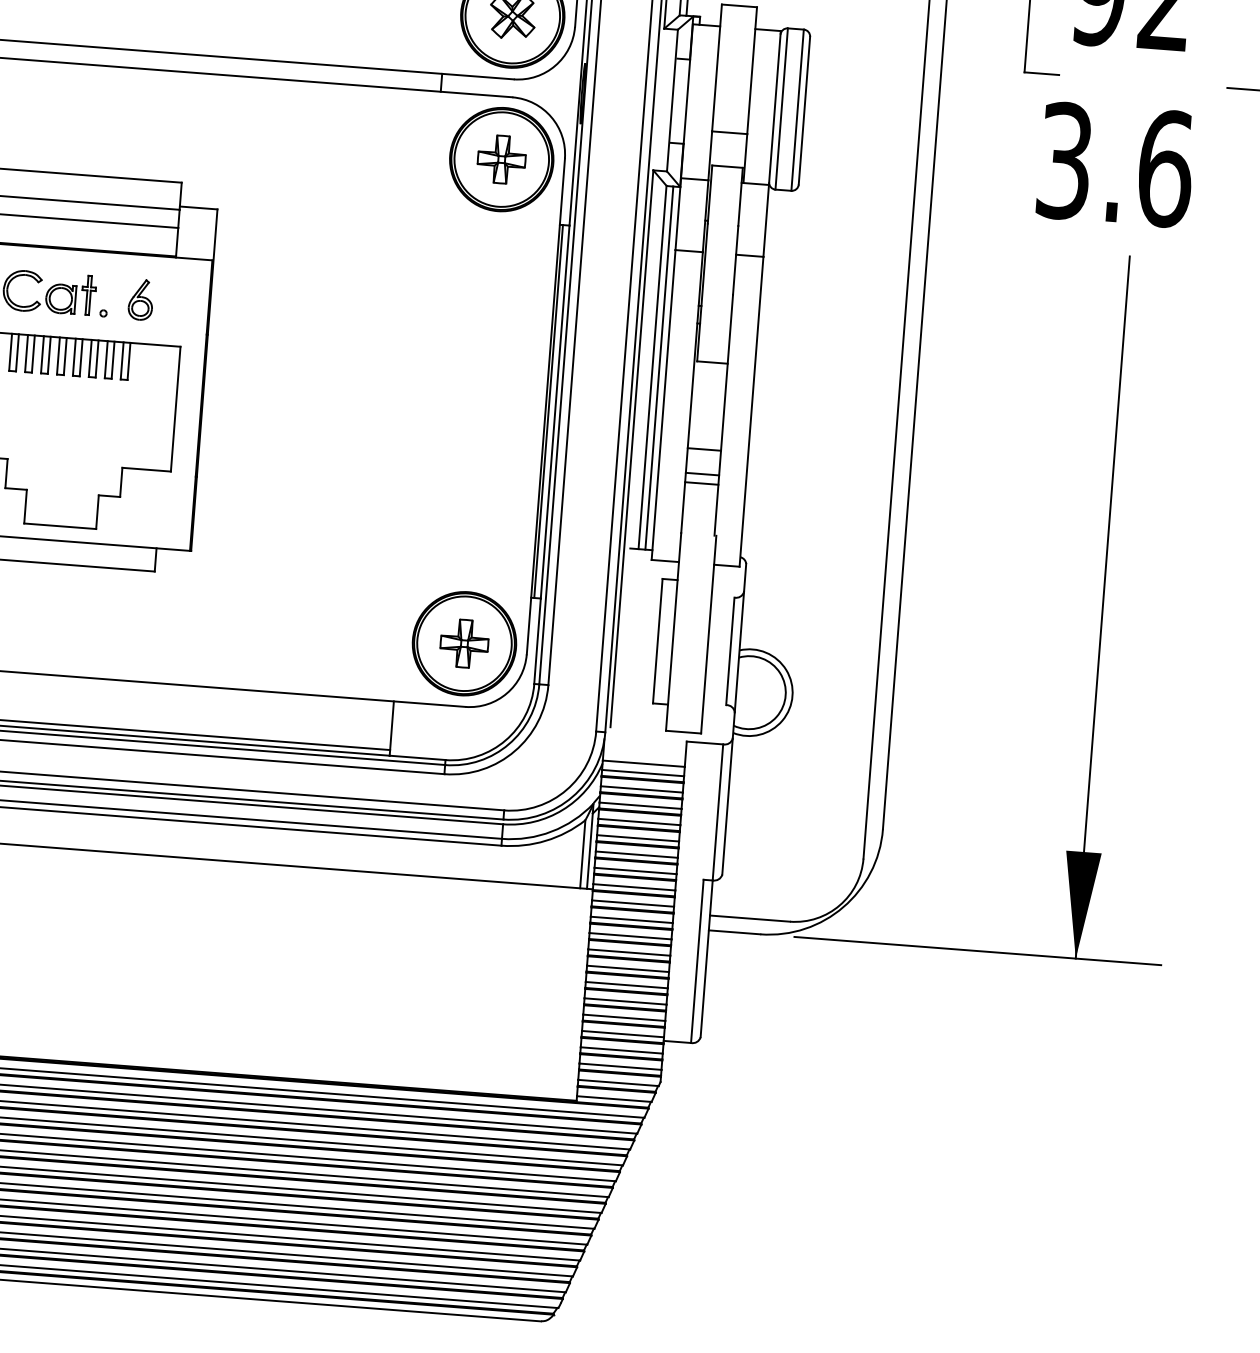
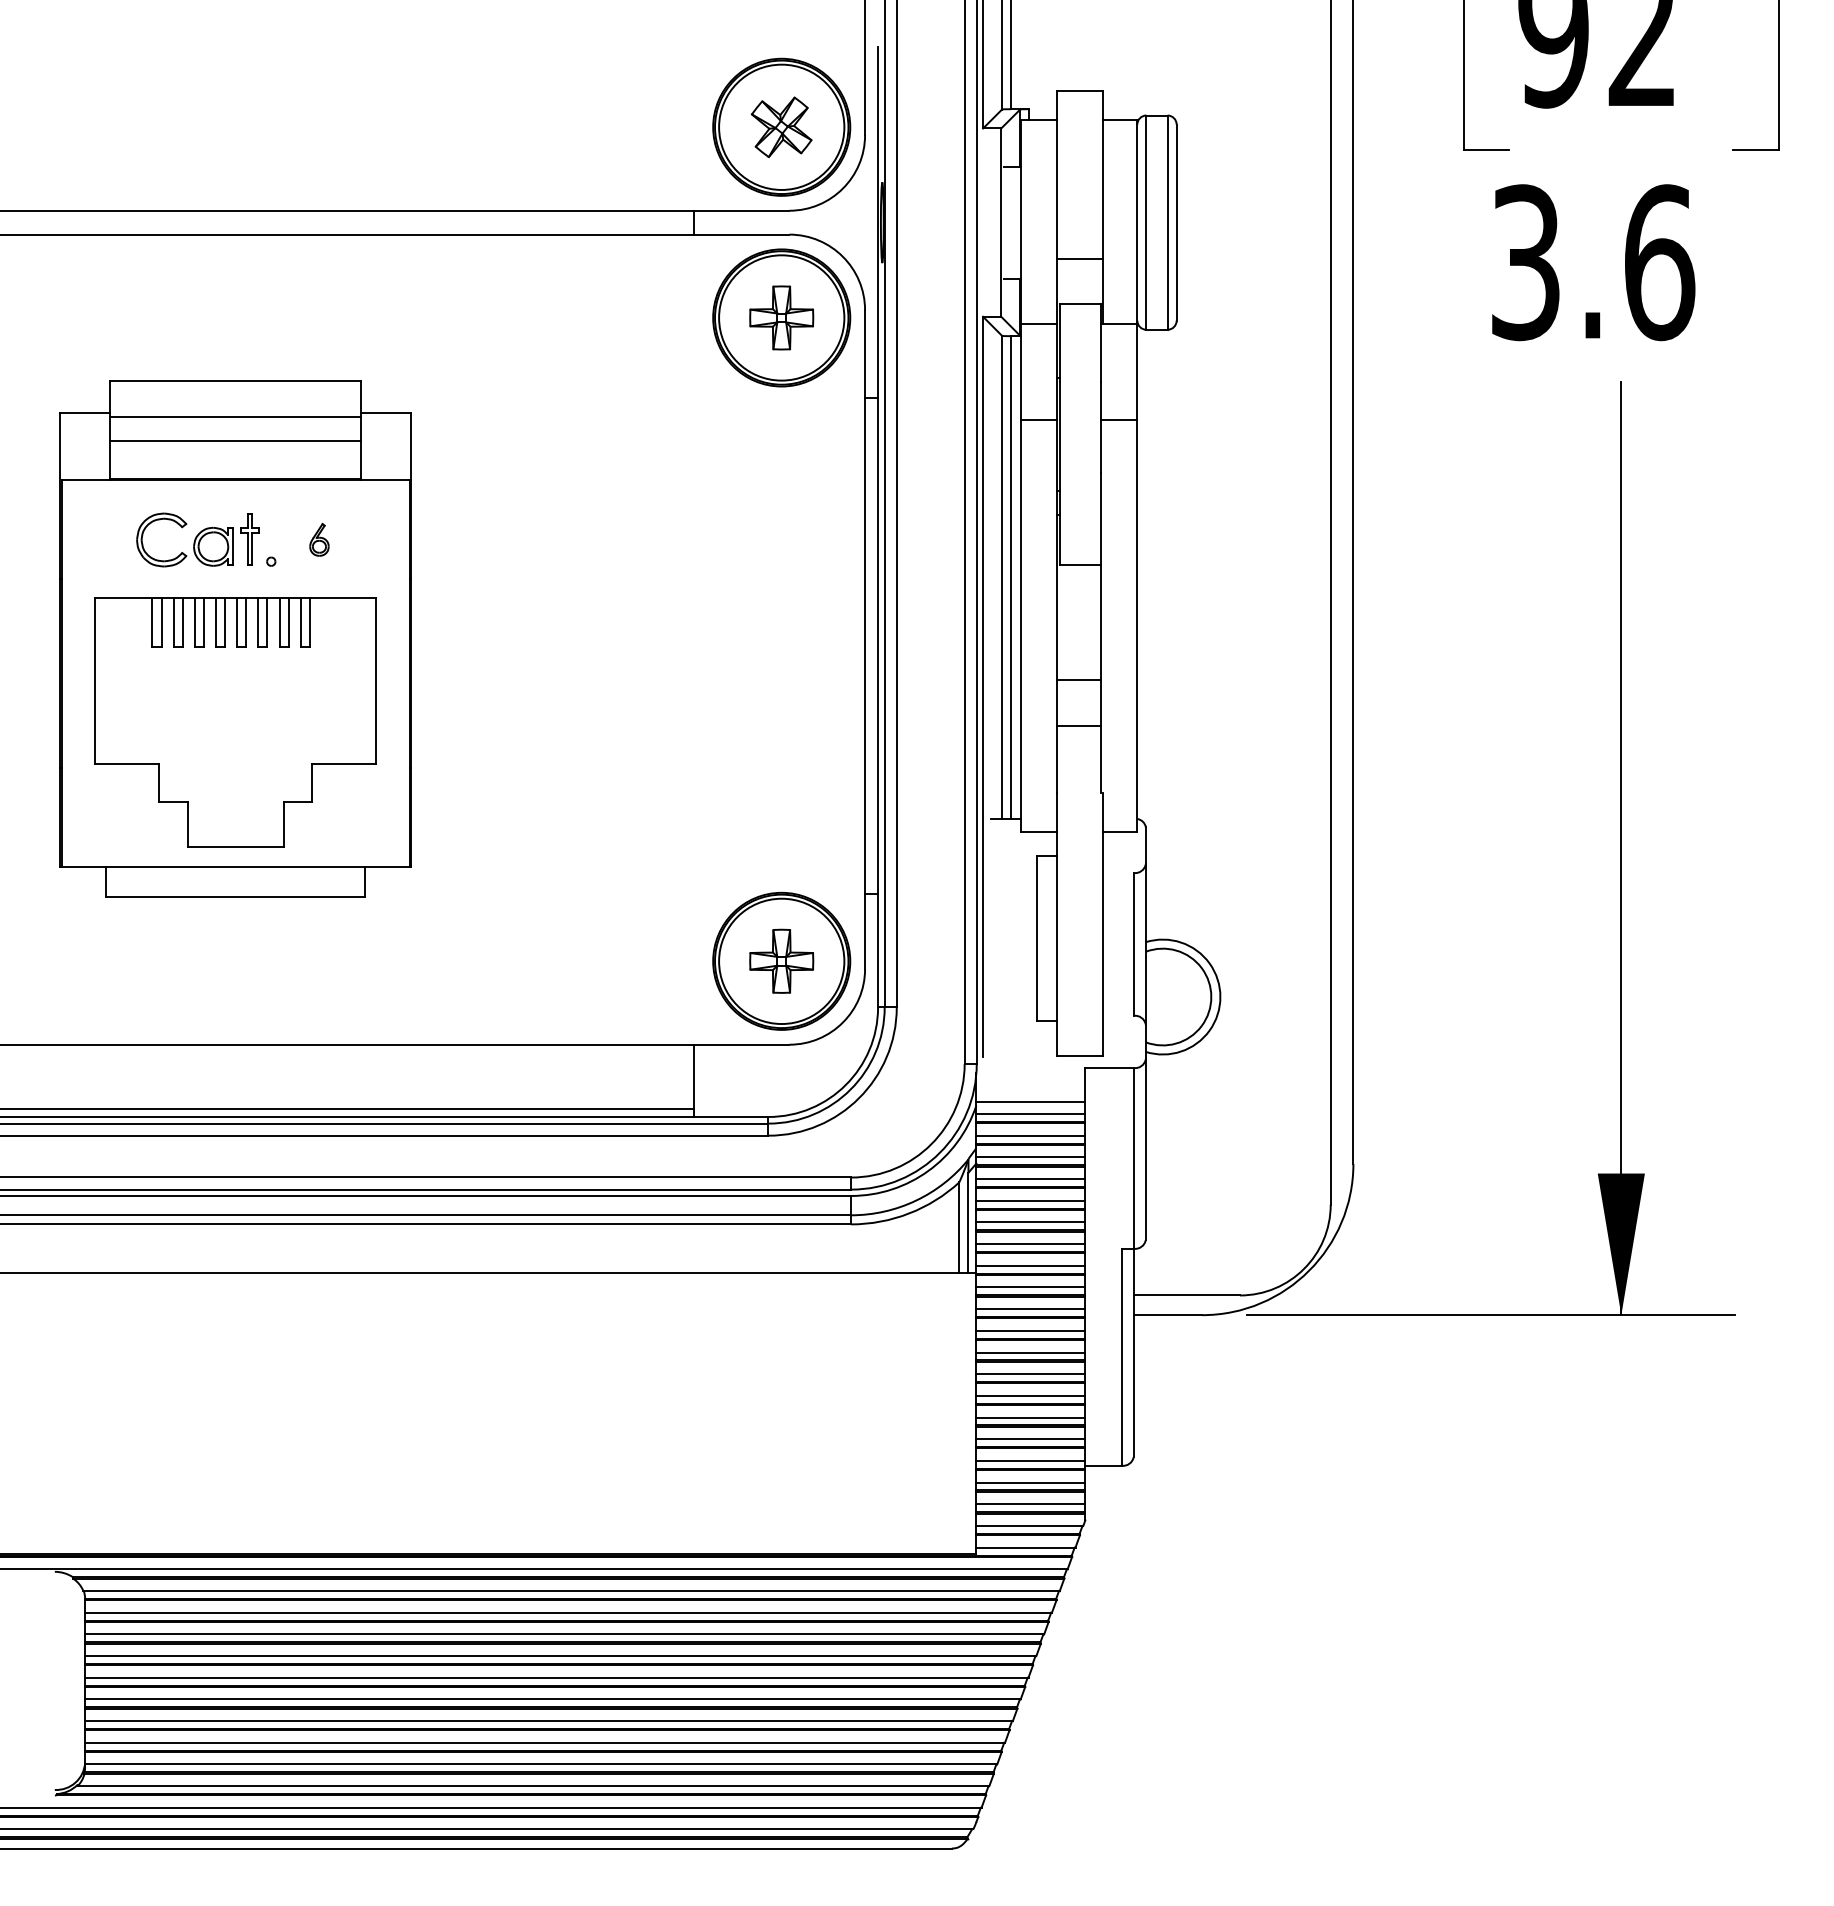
part: (141, 299) -> (319, 539), size x0.6
line: (548, 411) -> (869, 645), removed
line: (702, 474) -> (1078, 713), removed

